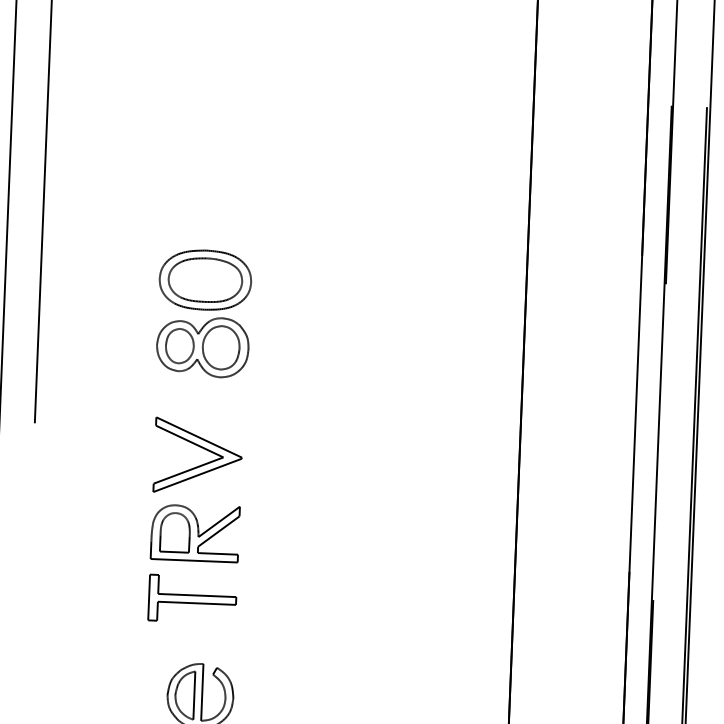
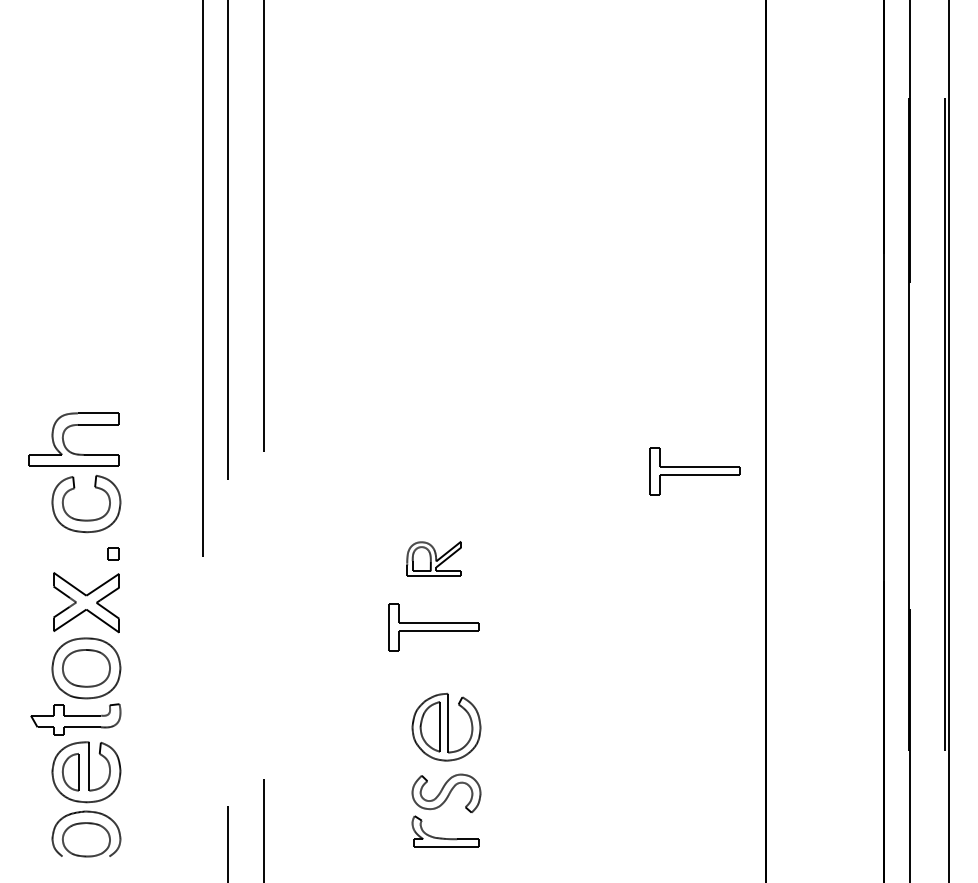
part: (204, 313) -> (434, 331), removed
part: (199, 447) -> (435, 470), removed
part: (450, 458) -> (694, 471), added
part: (194, 532) -> (433, 558), size x0.6

